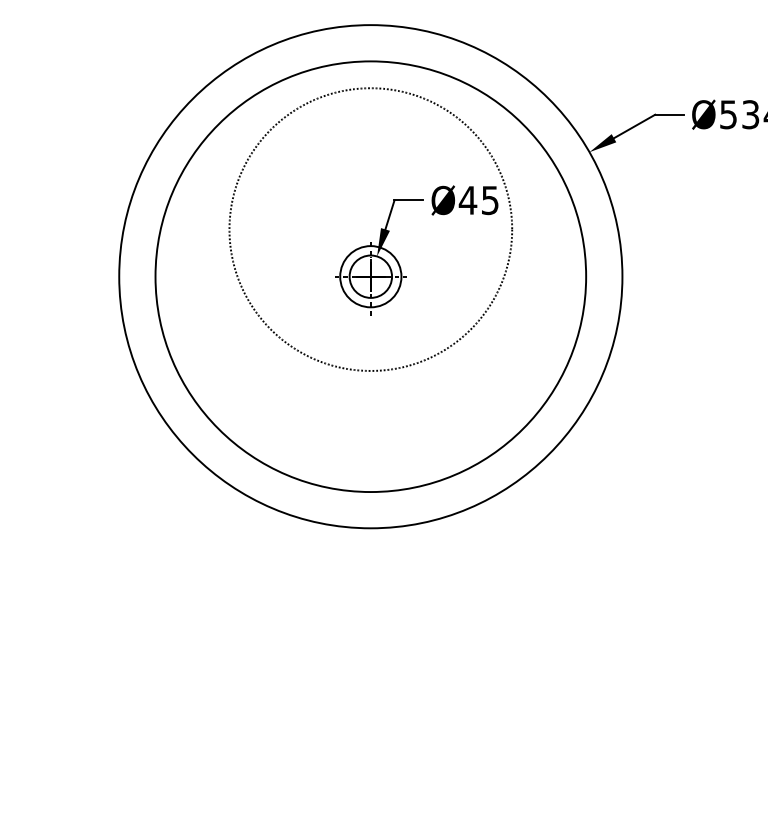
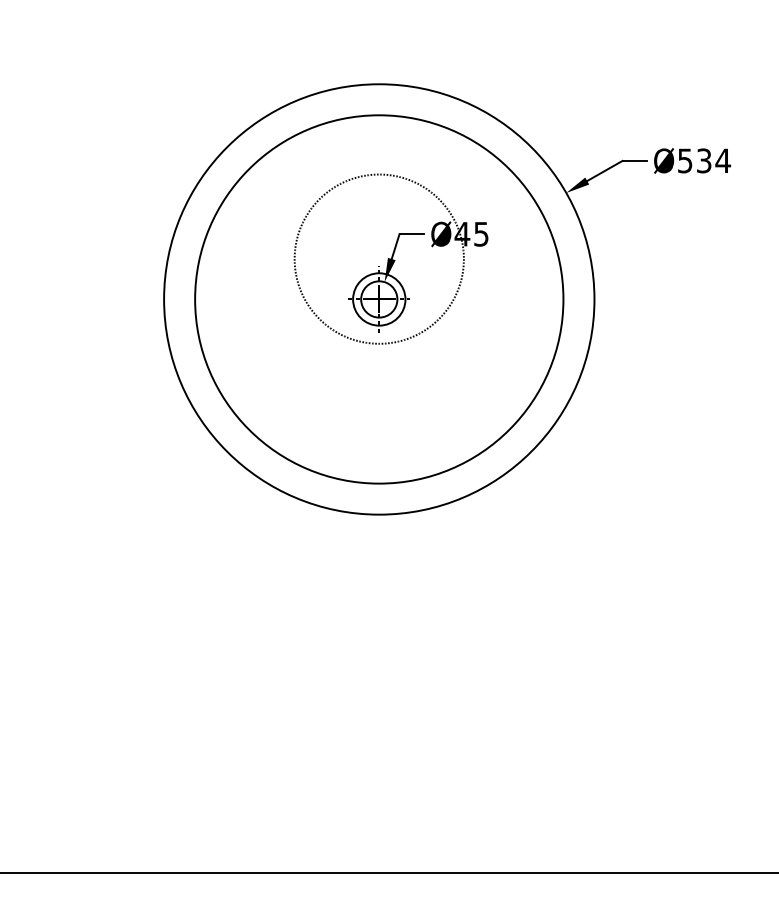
circle: (371, 229) -> (379, 259), size x0.7

